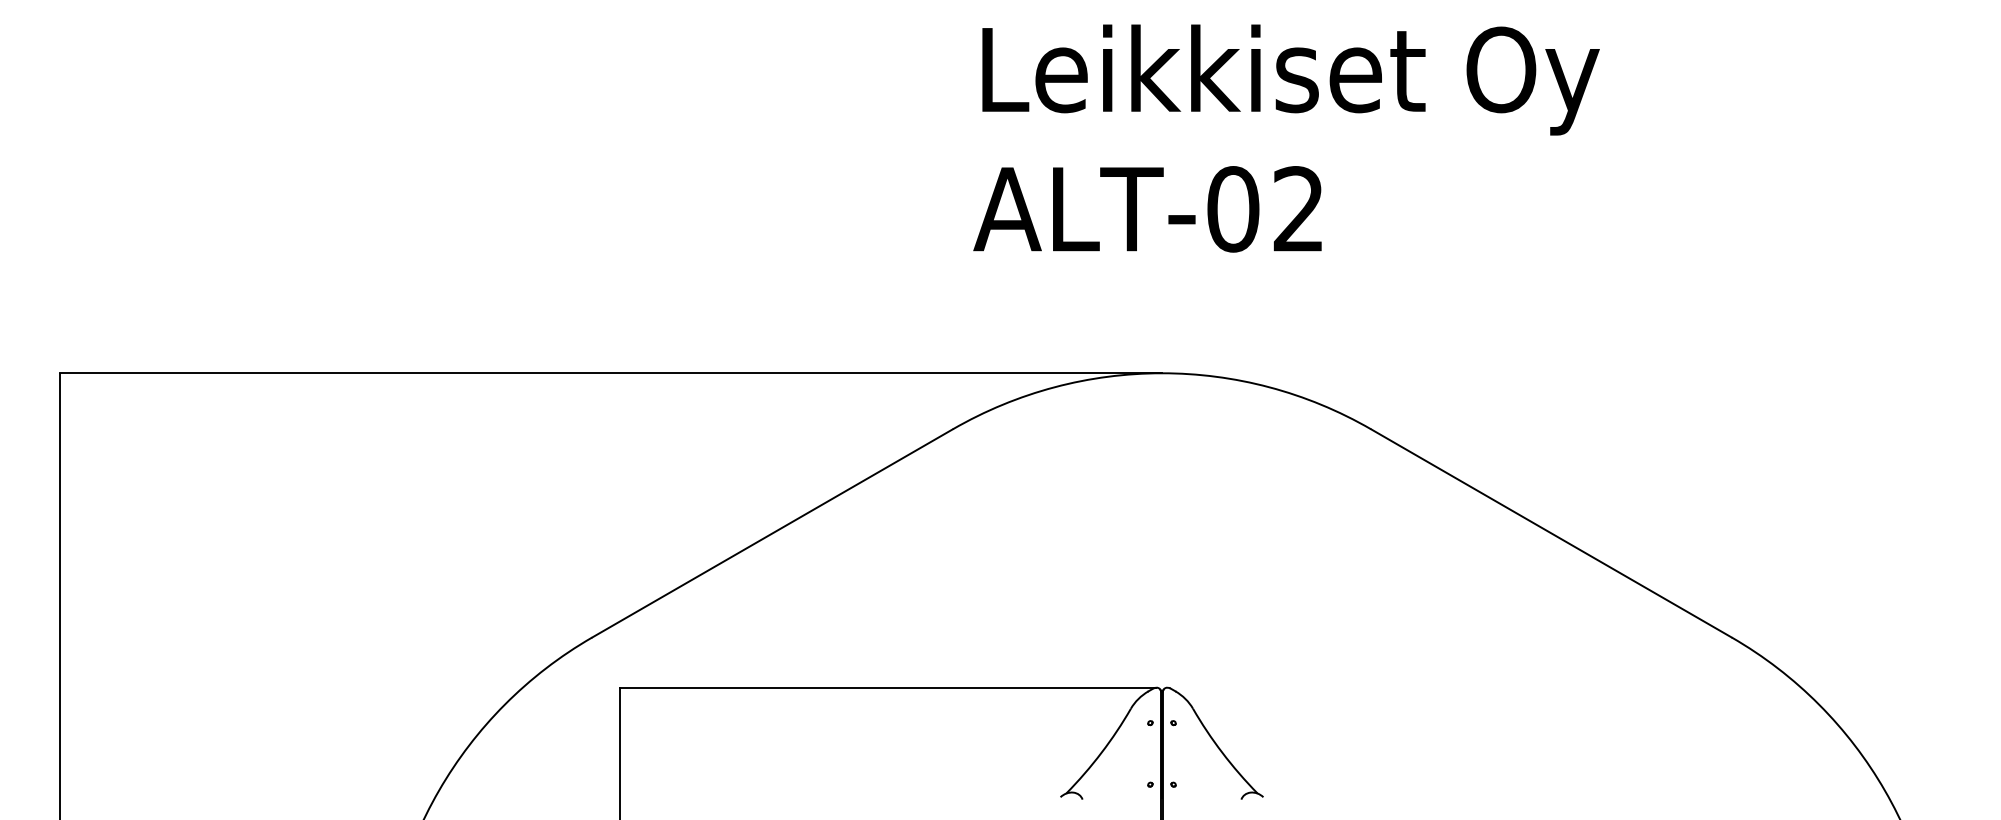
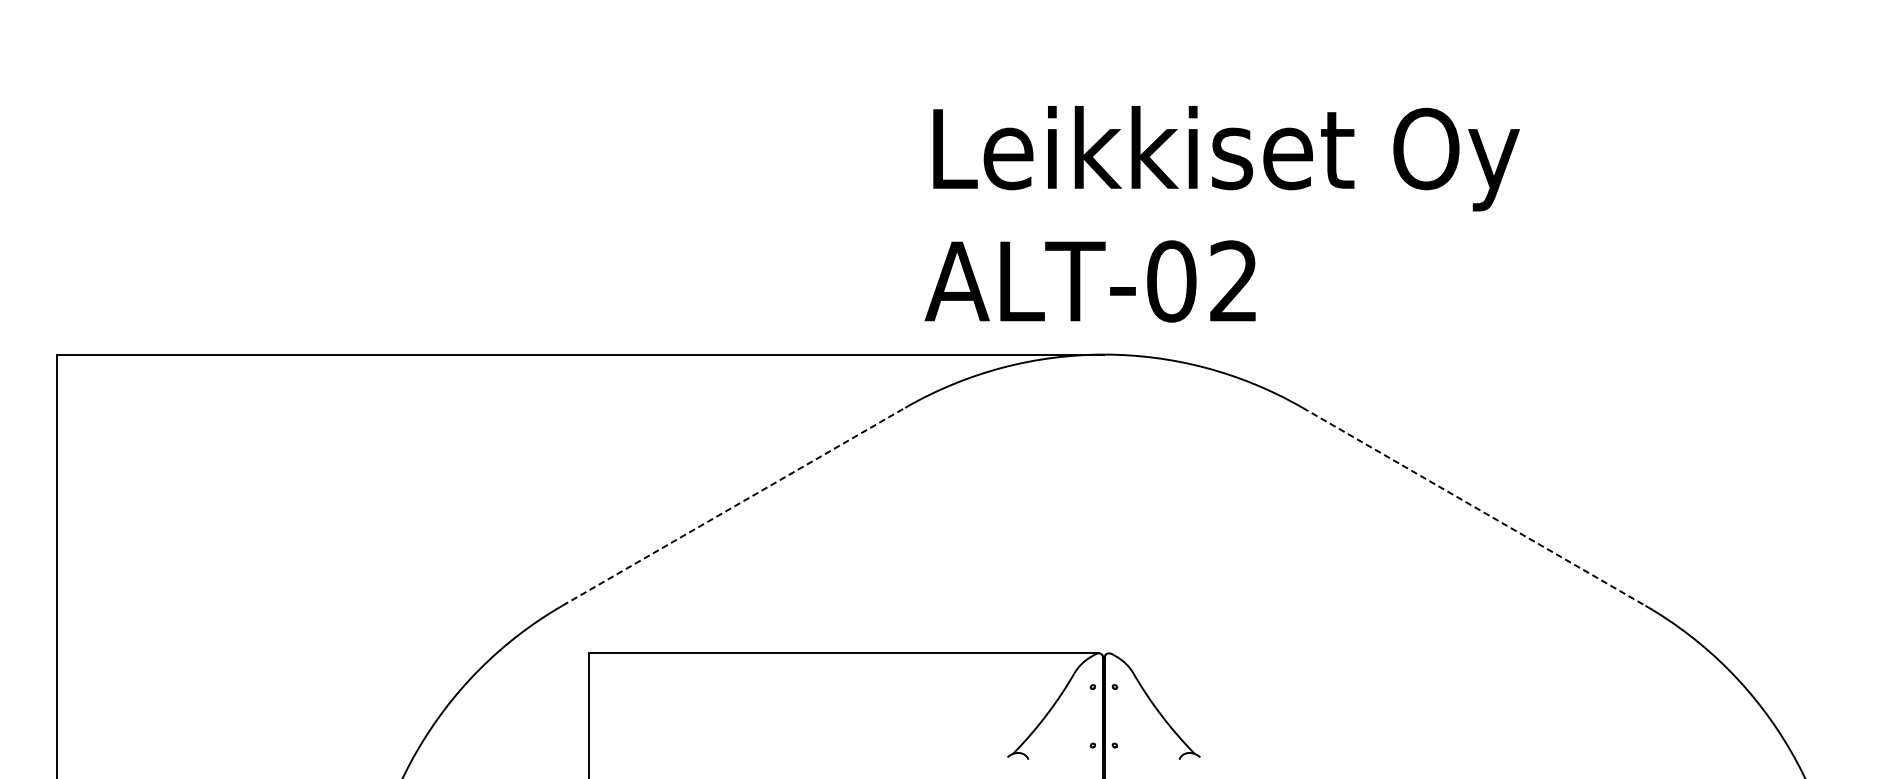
text: (1286, 138) -> (1222, 214), moved
line: (772, 533) -> (733, 506), solid -> dashed
line: (1551, 533) -> (1474, 506), solid -> dashed

